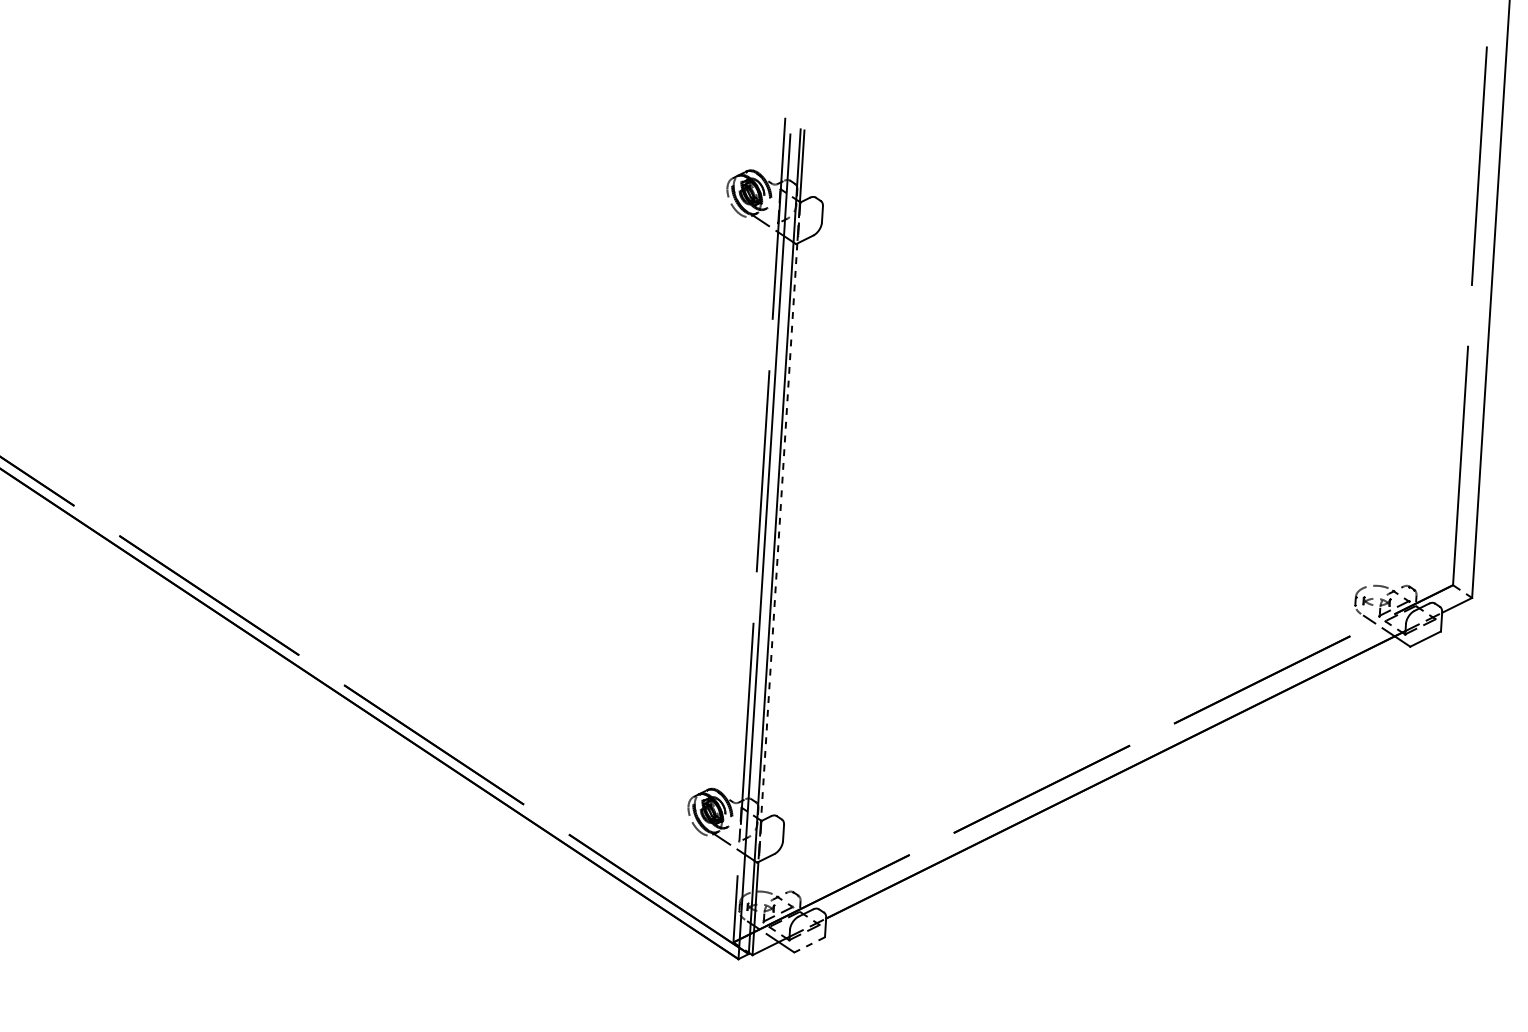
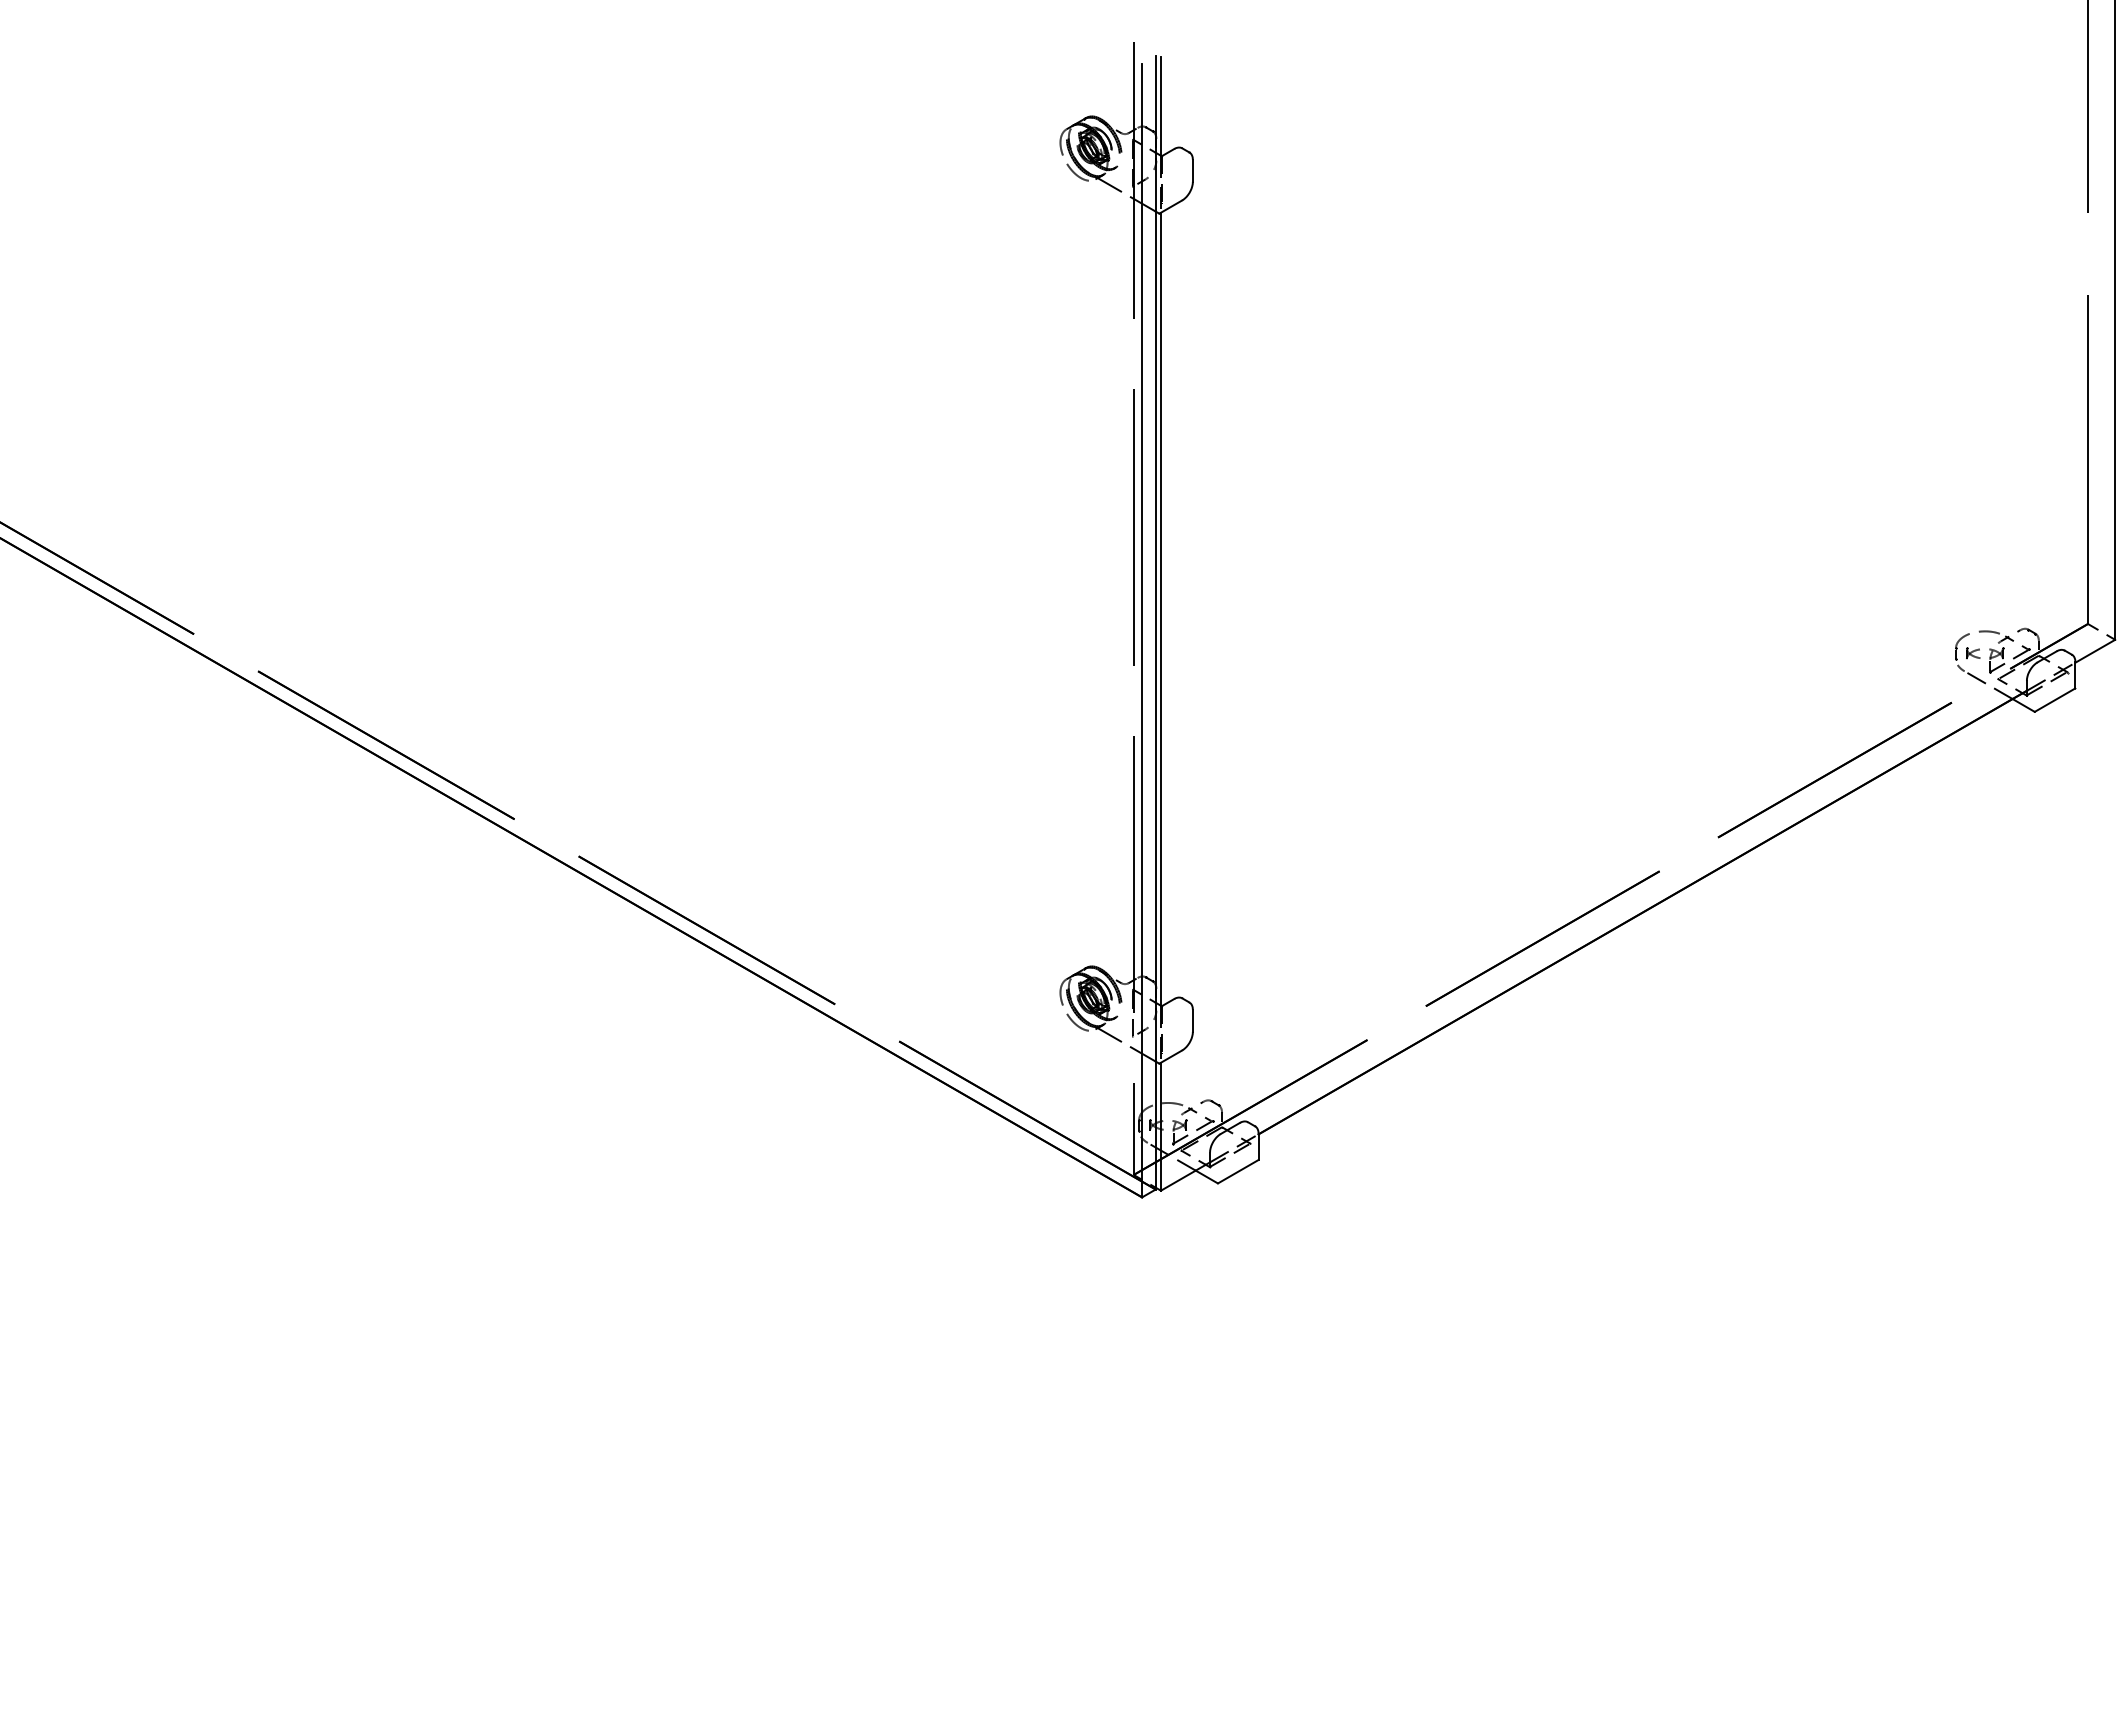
line: (778, 532) -> (1160, 609), dashed -> solid
line: (809, 944) -> (1238, 1171), dashed -> solid

